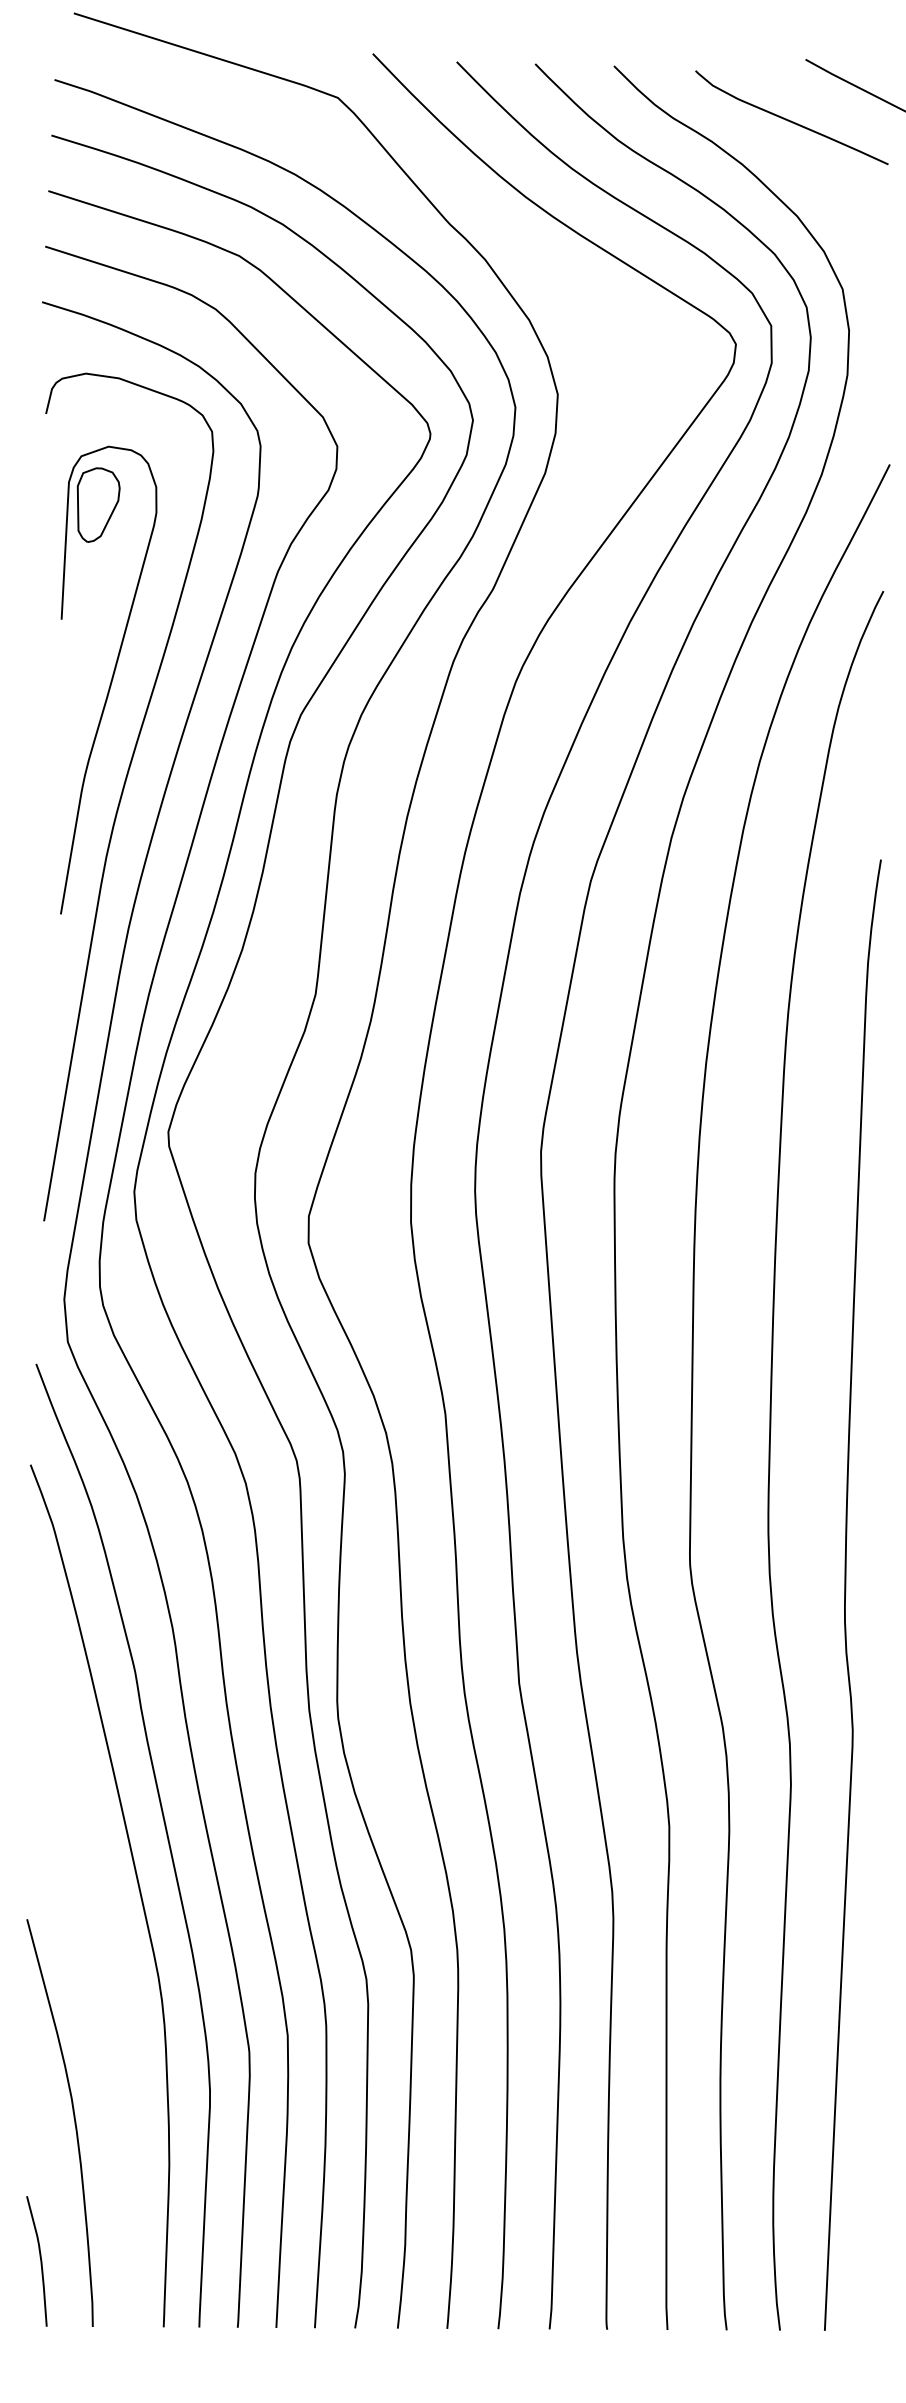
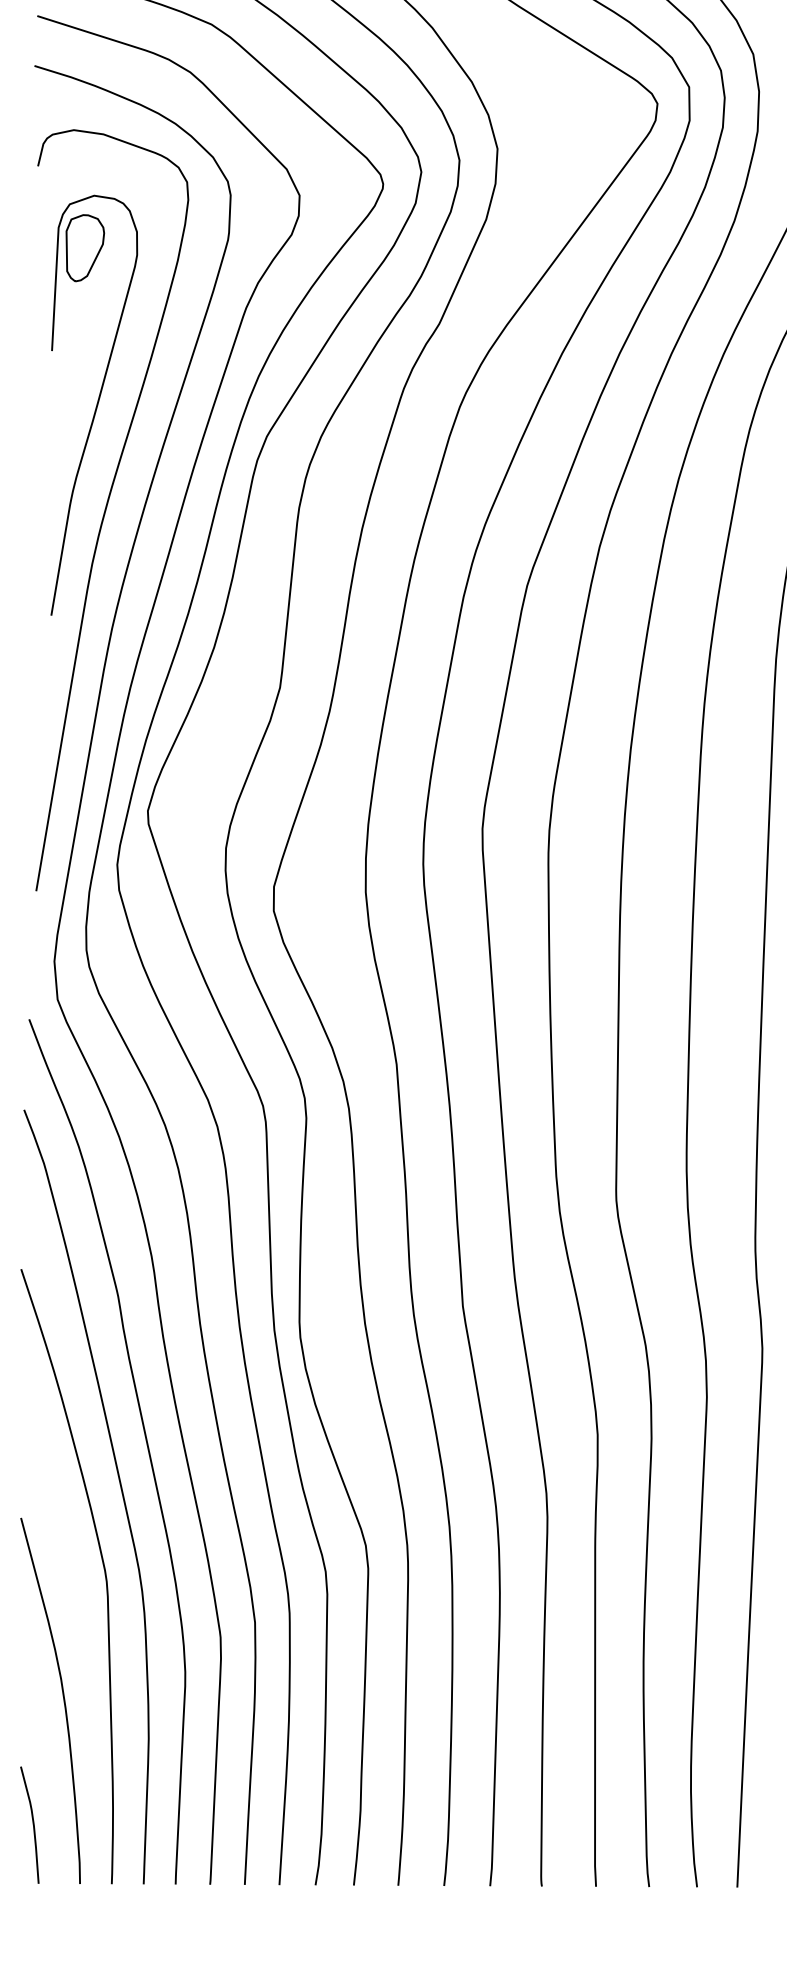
curve: (119, 1978) -> (103, 1571), added

